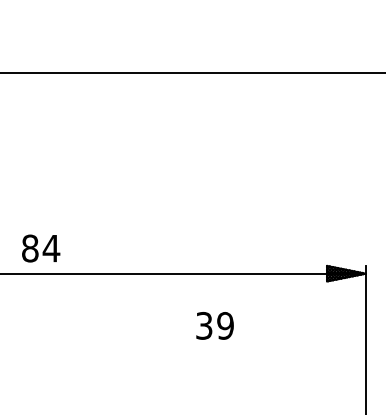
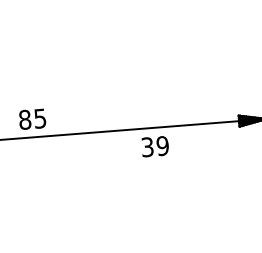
text: (51, 248) -> (40, 118), 84 -> 85
text: (214, 325) -> (154, 146), moved

